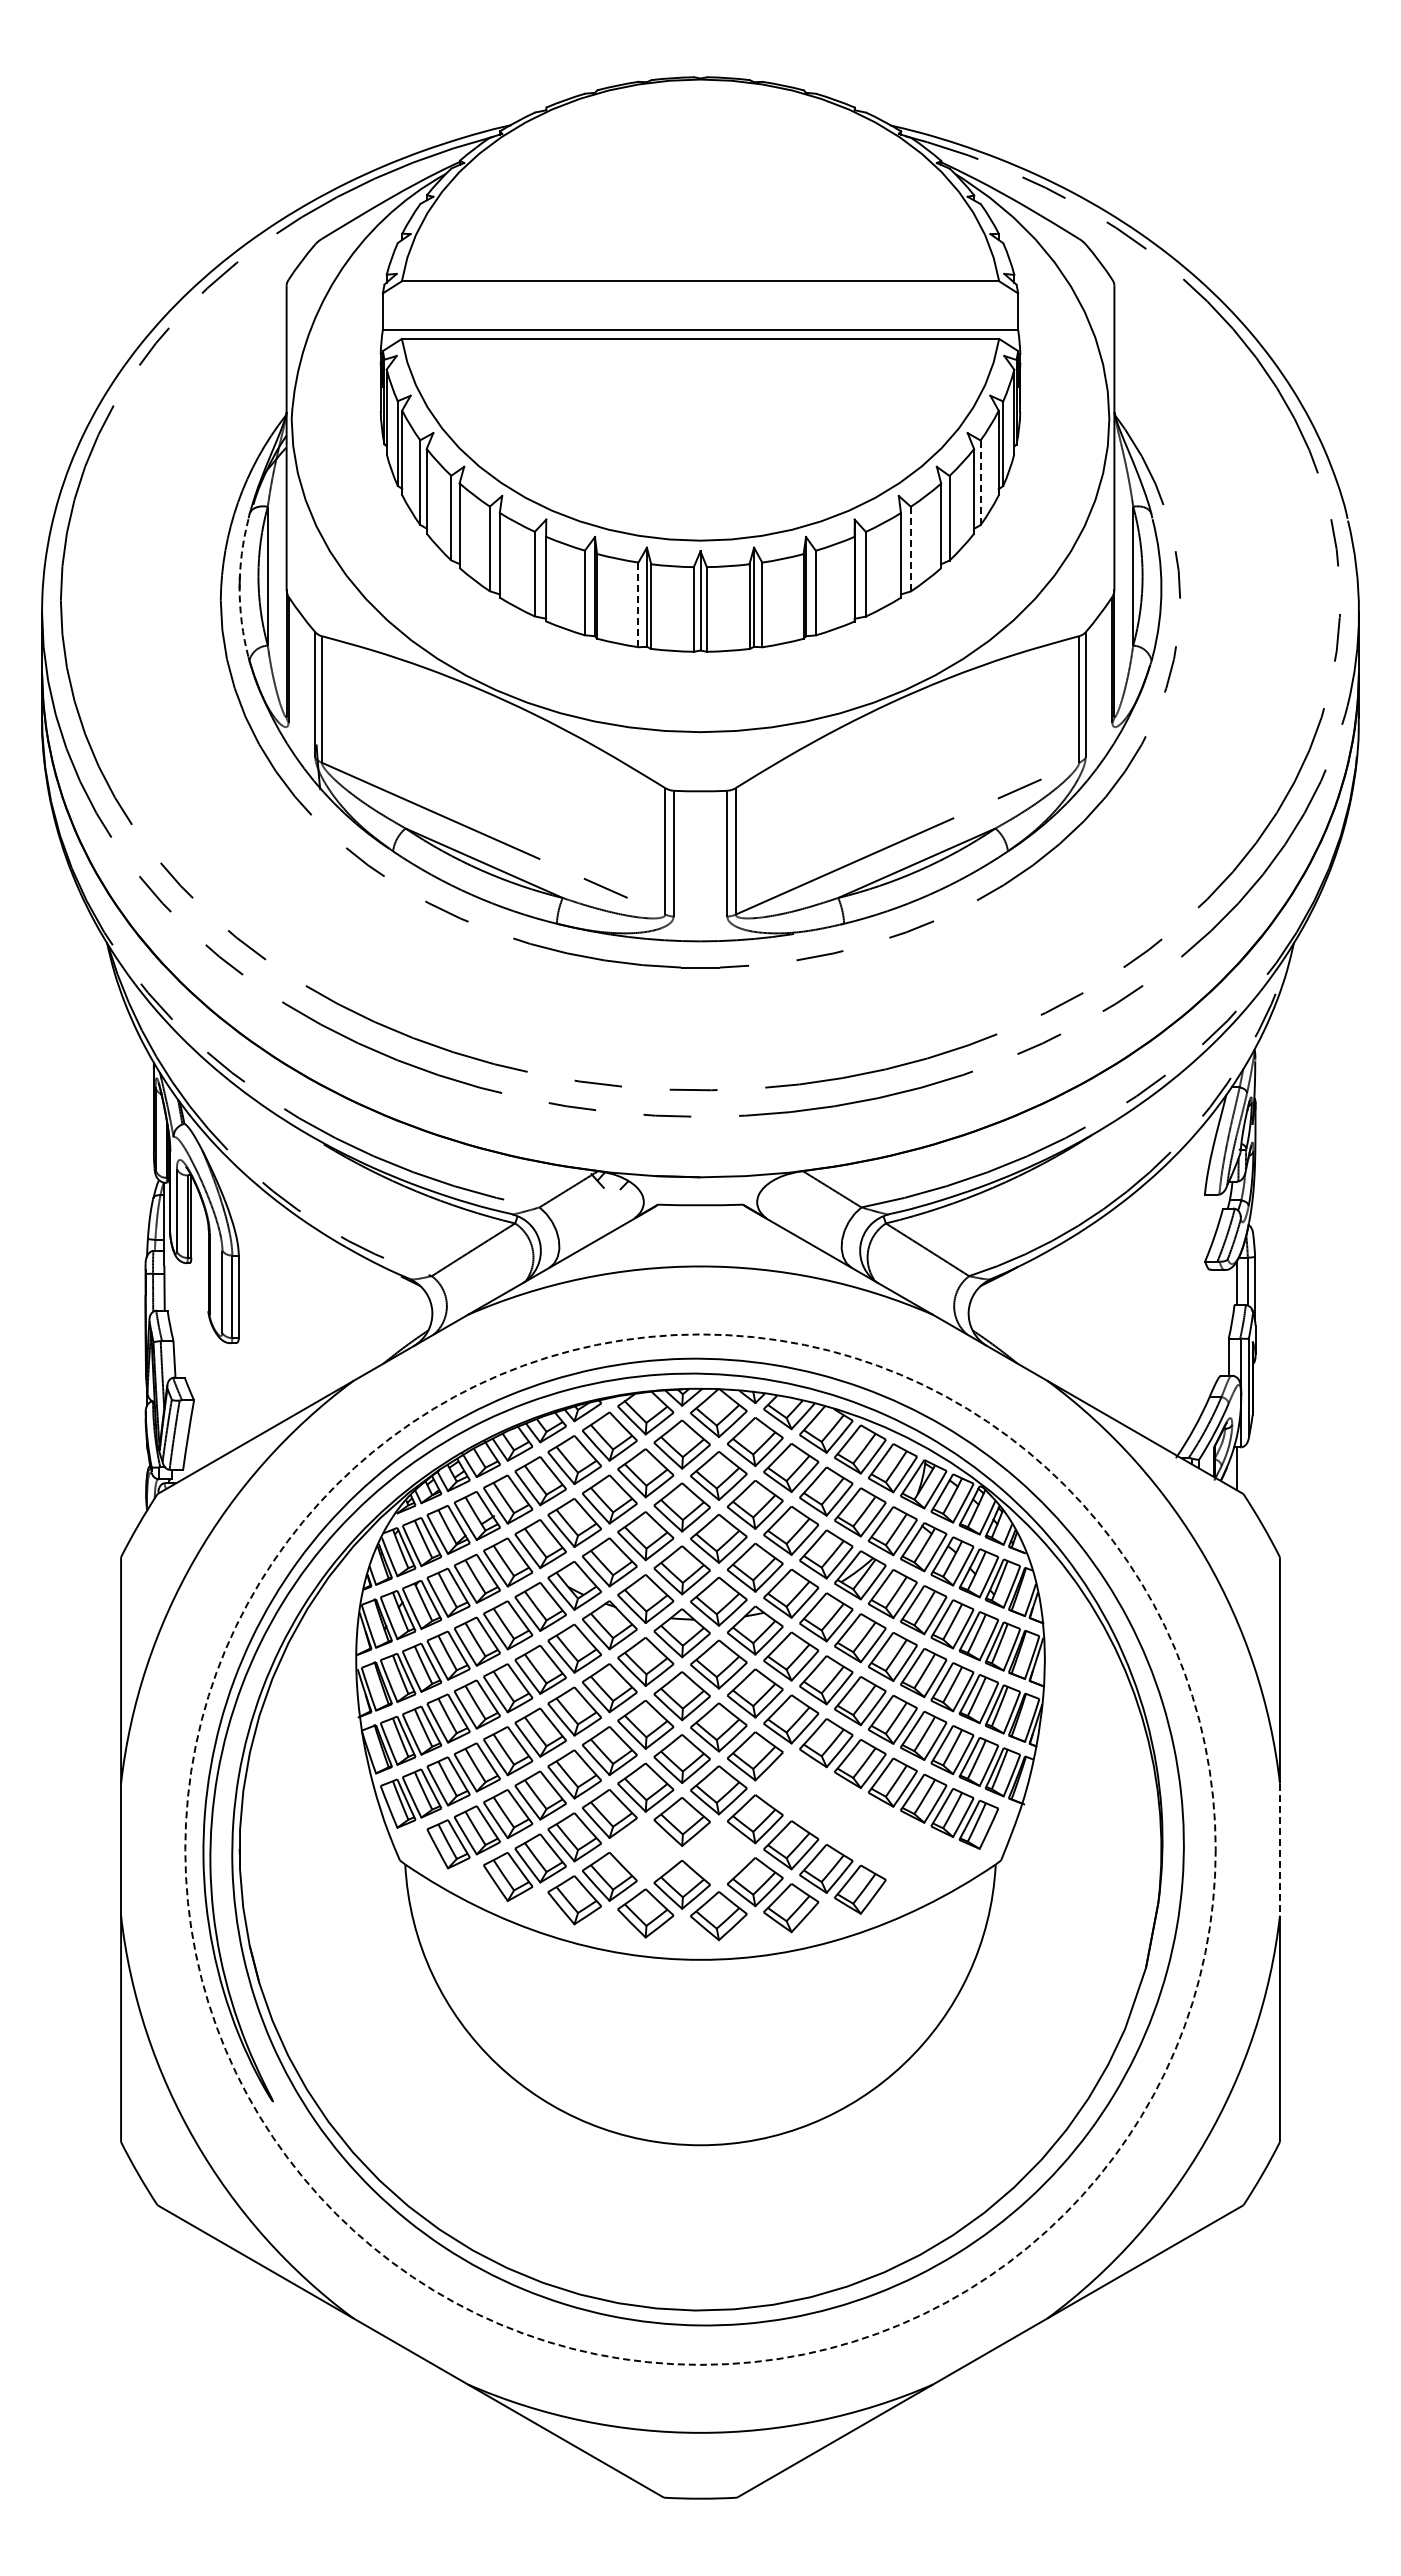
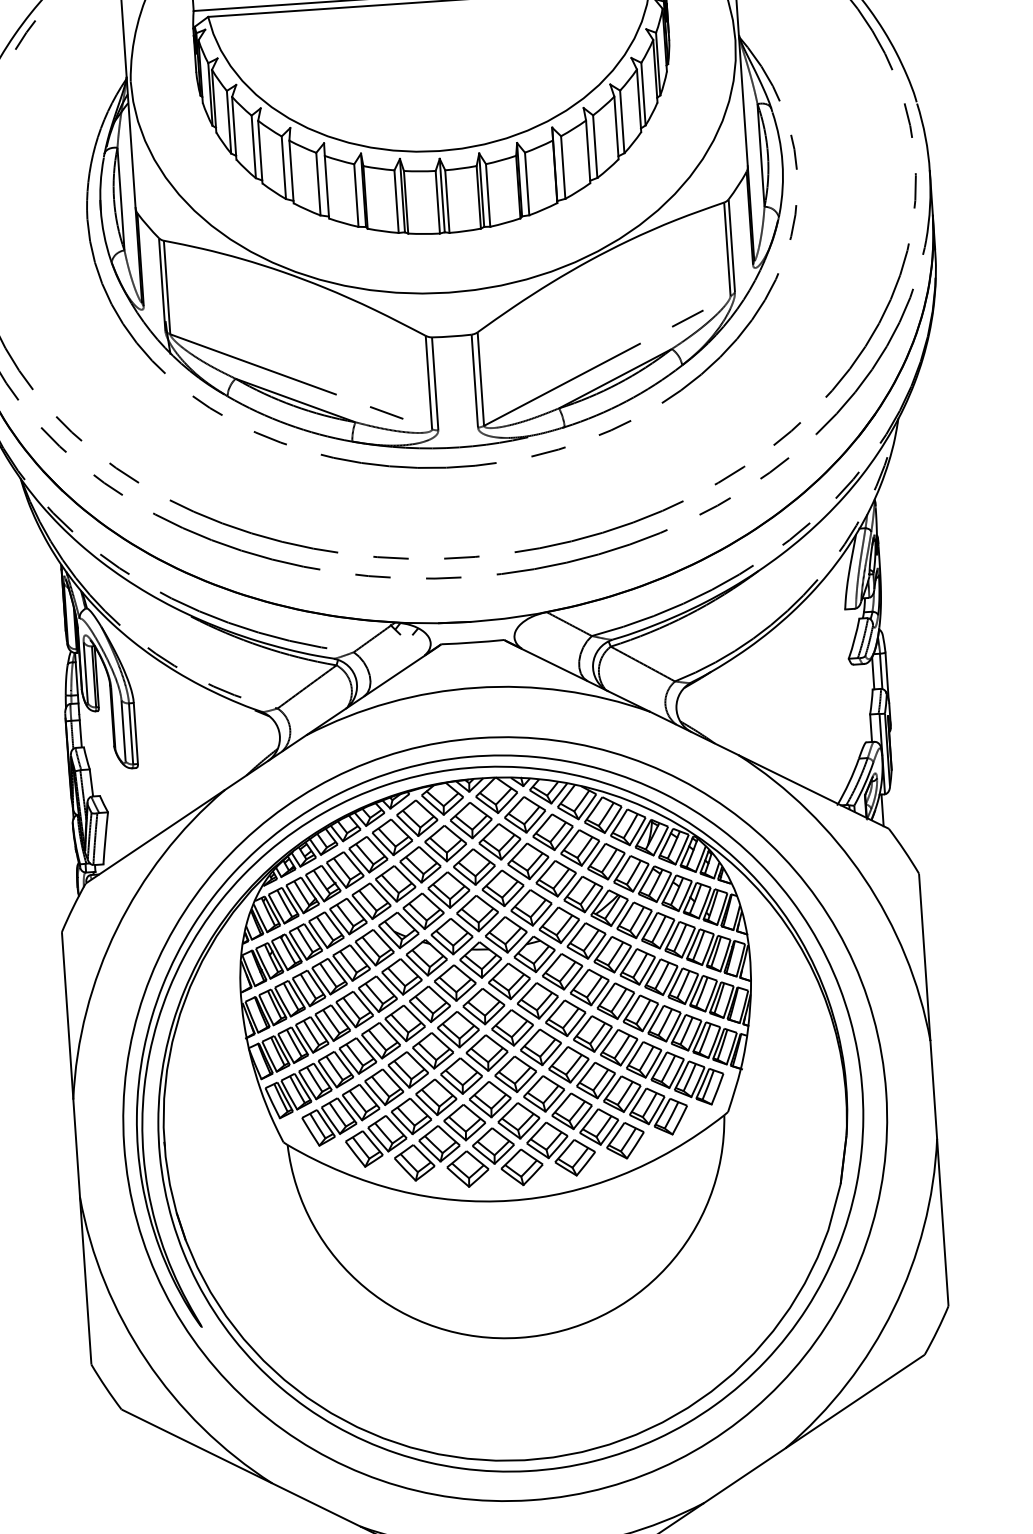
line: (980, 482) -> (643, 93), dashed -> solid
line: (910, 548) -> (594, 146), dashed -> solid
arc: (239, 588) -> (100, 209), dashed -> solid
line: (638, 605) -> (396, 202), dashed -> solid
part: (855, 1821) -> (618, 1090), added
circle: (700, 1849) -> (505, 1119), dashed -> solid
part: (645, 1850) -> (464, 1122), added
line: (1279, 1850) -> (933, 1090), dashed -> solid
part: (718, 1853) -> (518, 1121), added

